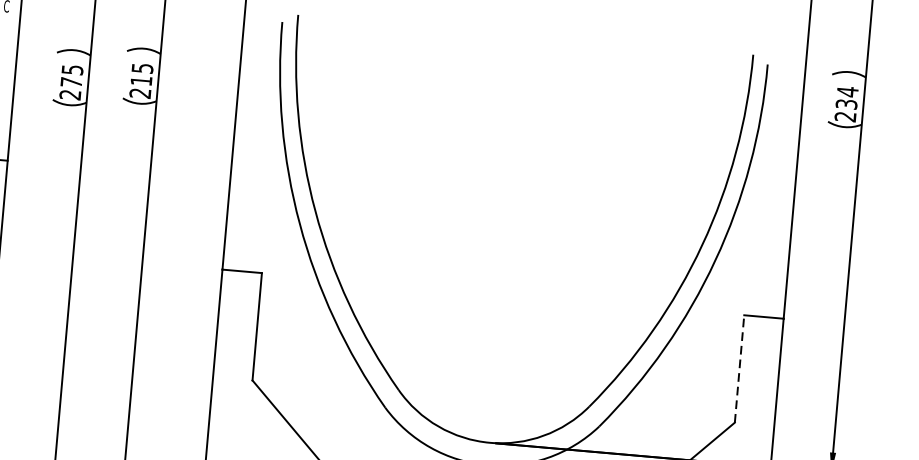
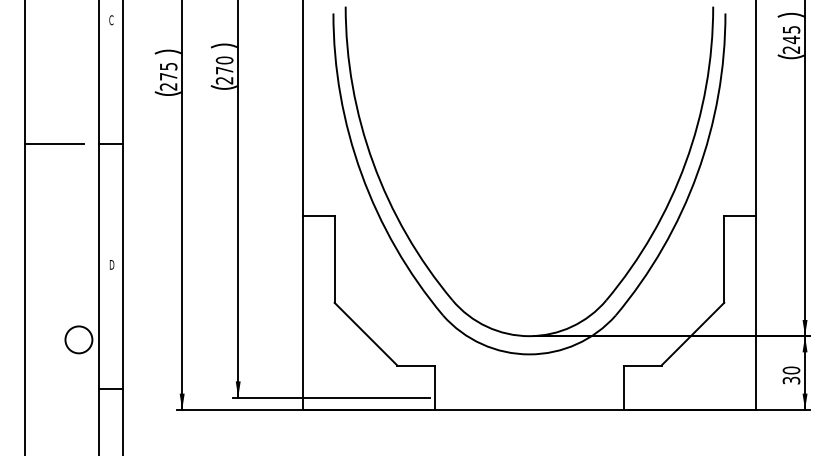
text: (141, 74) -> (224, 65), 215 -> 270
text: (847, 97) -> (791, 34), 234 -> 245
line: (740, 367) -> (724, 258), dashed -> solid

